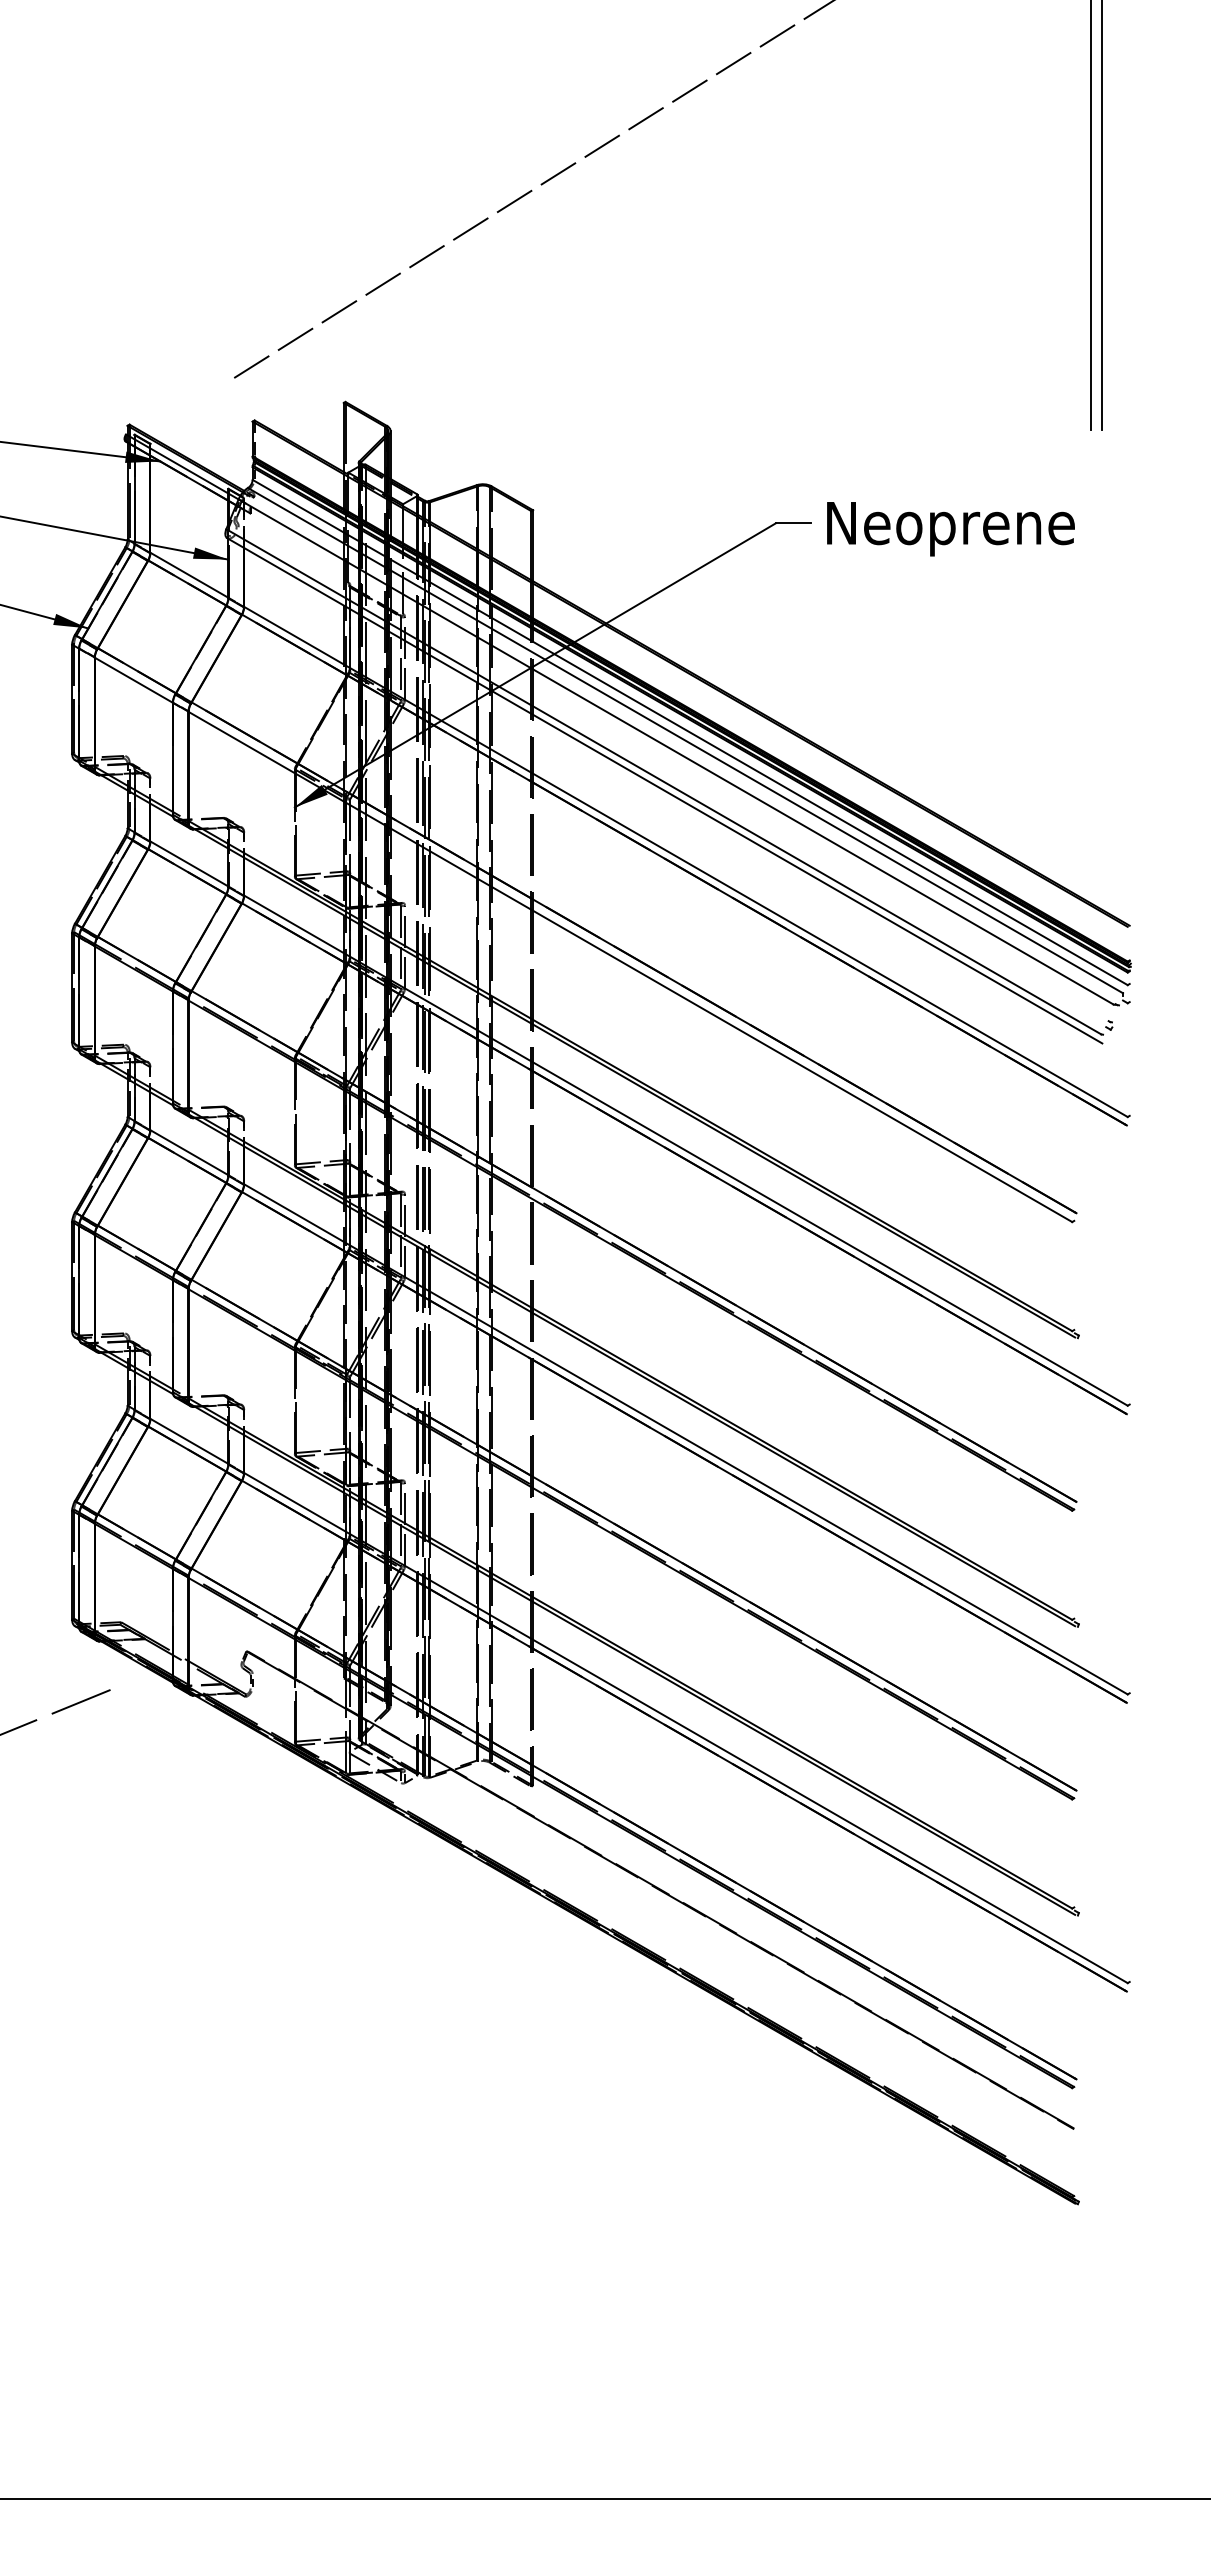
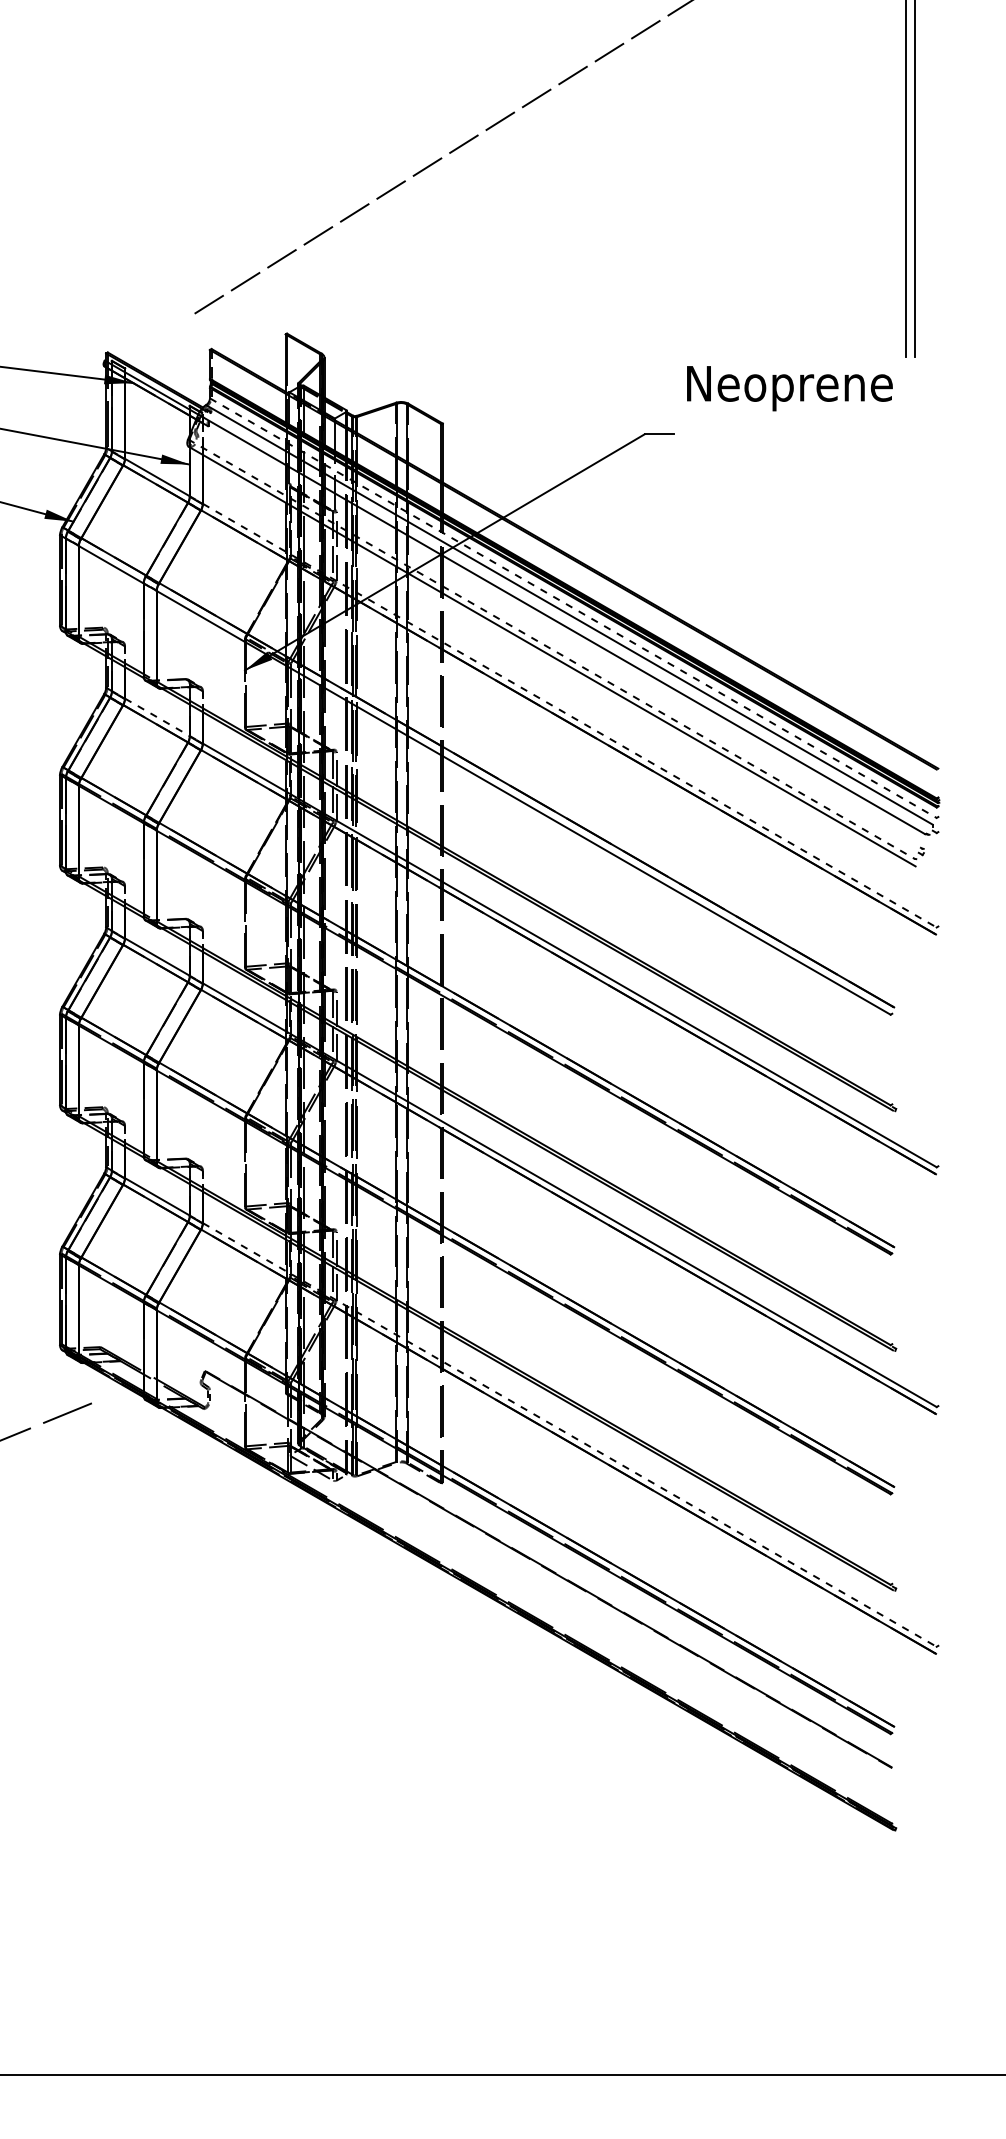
text: (950, 529) -> (789, 388), moved
line: (690, 732) -> (573, 608), solid -> dashed
line: (664, 782) -> (551, 649), solid -> dashed
line: (686, 862) -> (570, 716), solid -> dashed
line: (189, 863) -> (157, 716), solid -> dashed
line: (686, 1728) -> (570, 1435), solid -> dashed

